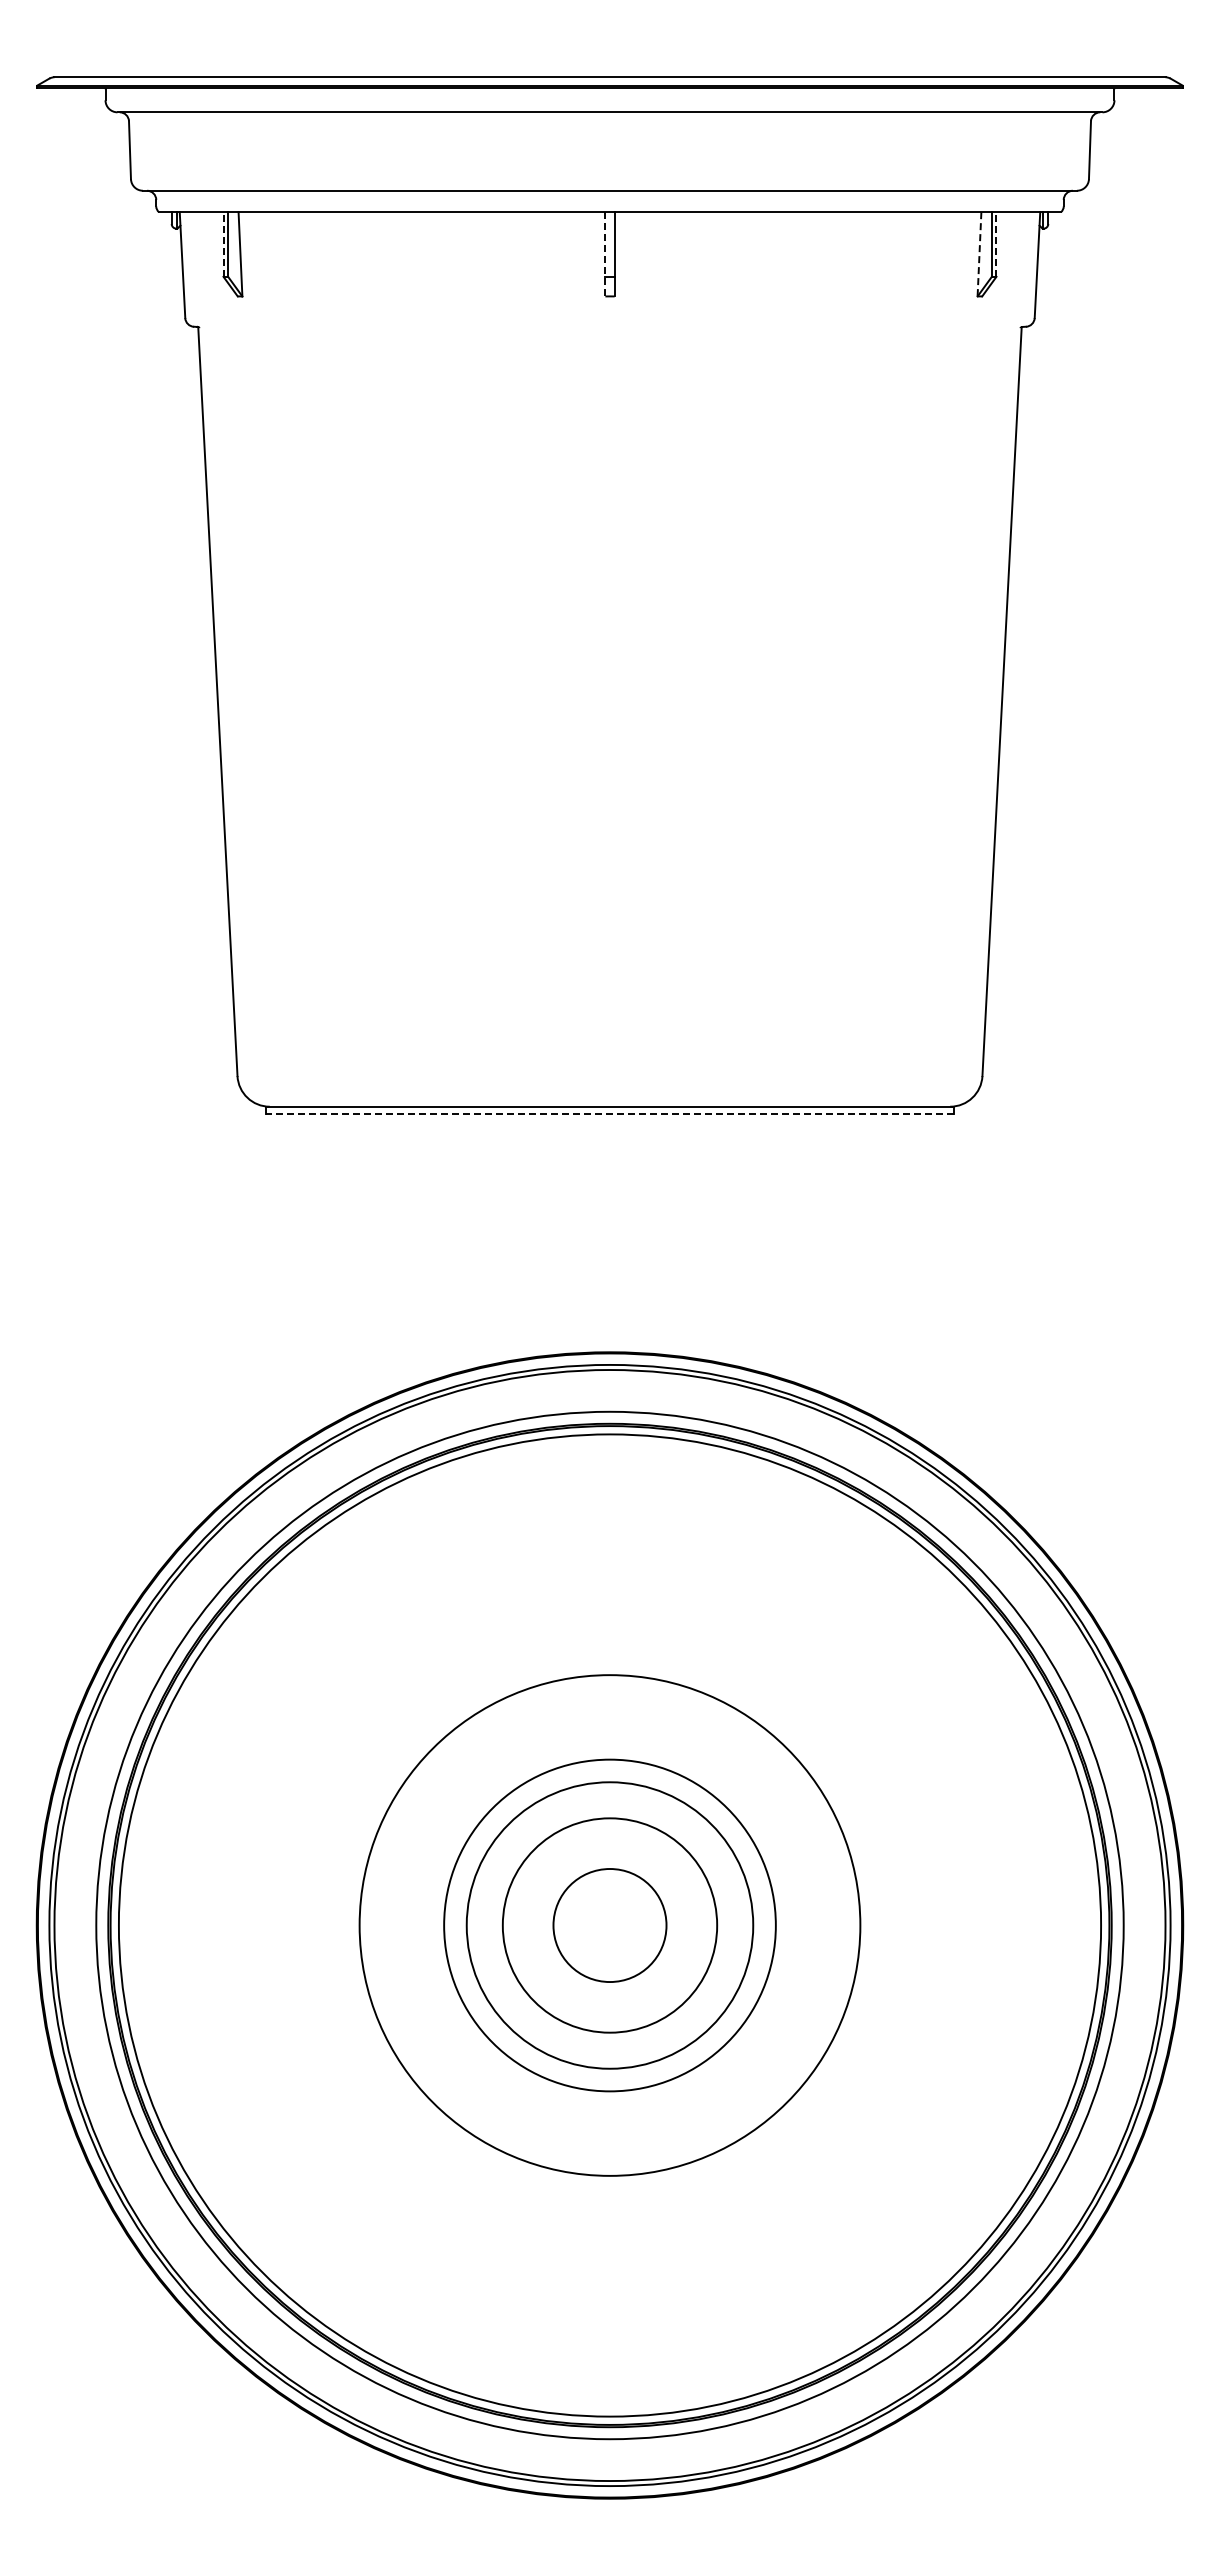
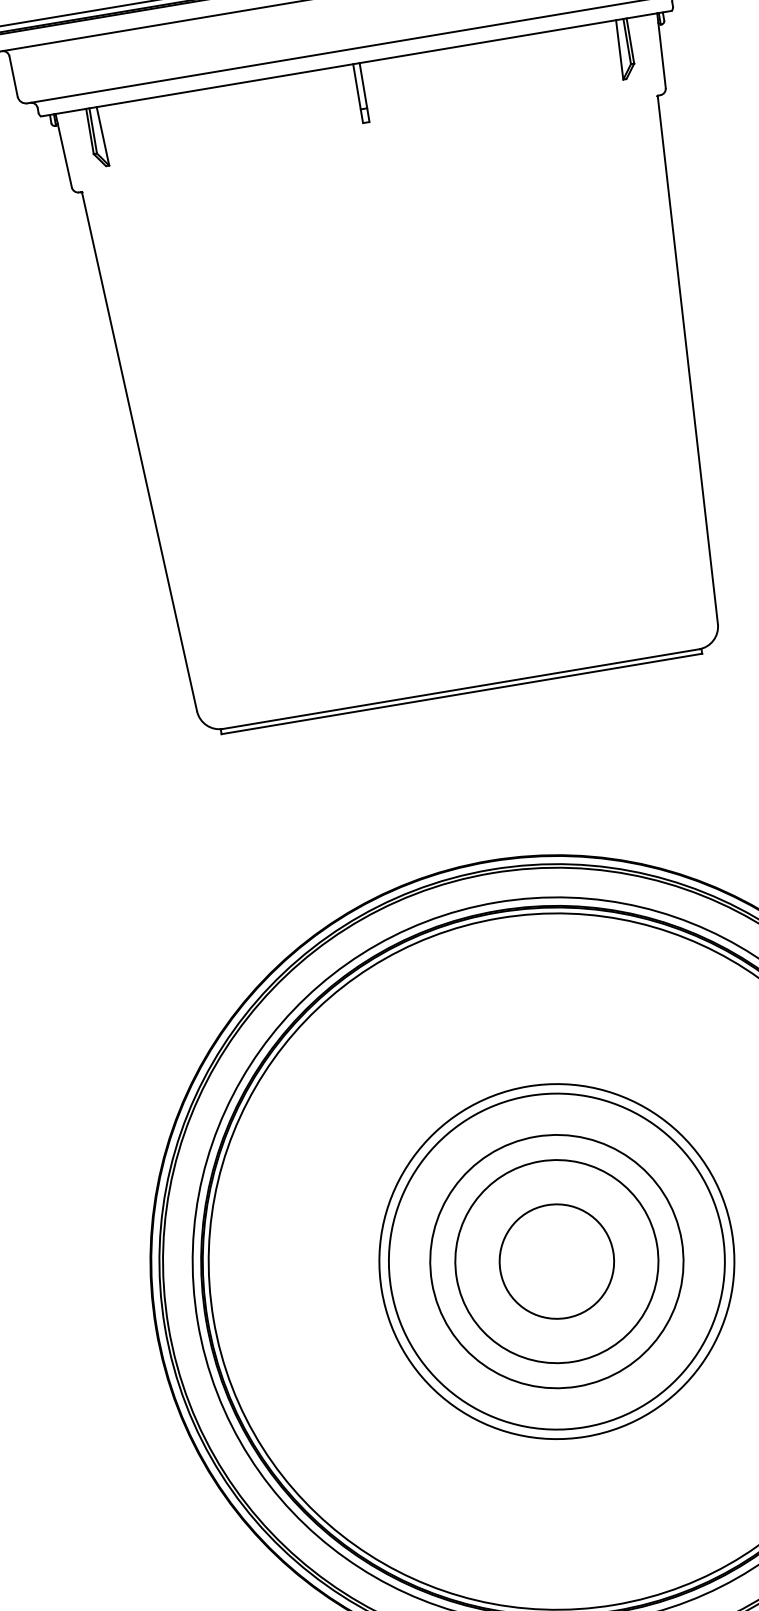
line: (223, 243) -> (89, 130), dashed -> solid
line: (996, 243) -> (630, 40), dashed -> solid
line: (605, 253) -> (358, 93), dashed -> solid
line: (979, 254) -> (619, 50), dashed -> solid
line: (610, 1113) -> (462, 693), dashed -> solid
circle: (609, 1925) -> (556, 1261), size x1.43
circle: (609, 1925) -> (556, 1261), size x1.43
circle: (609, 1925) -> (556, 1261), size x1.67

